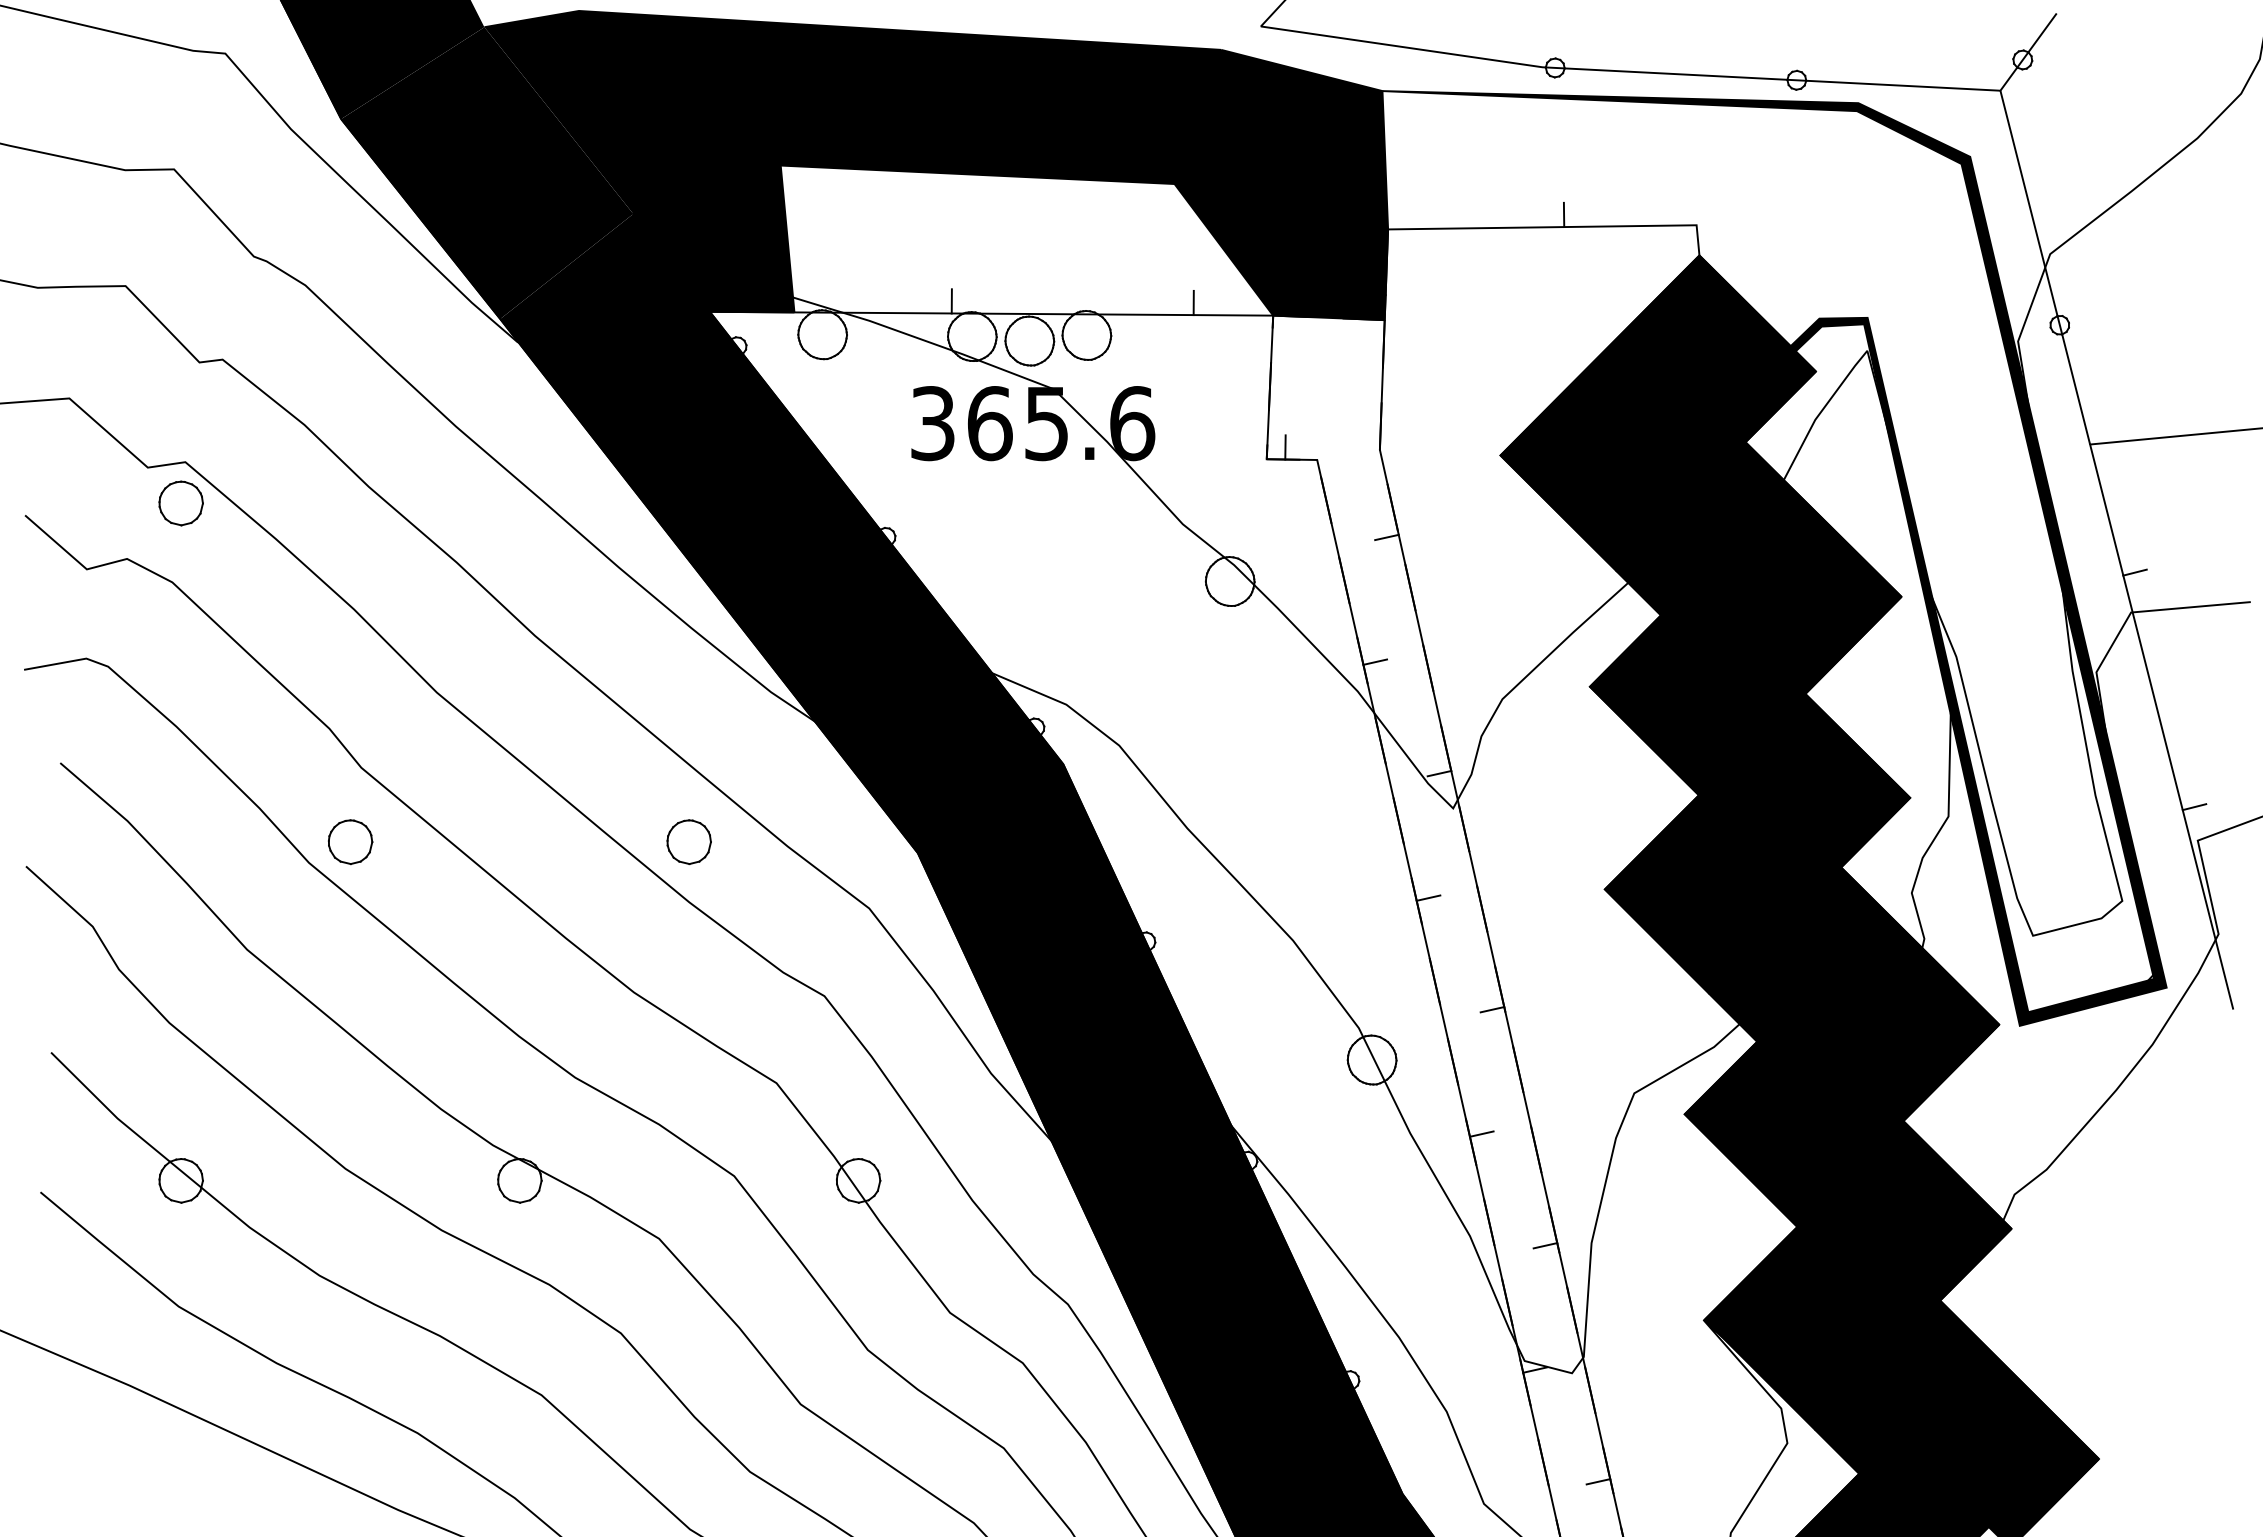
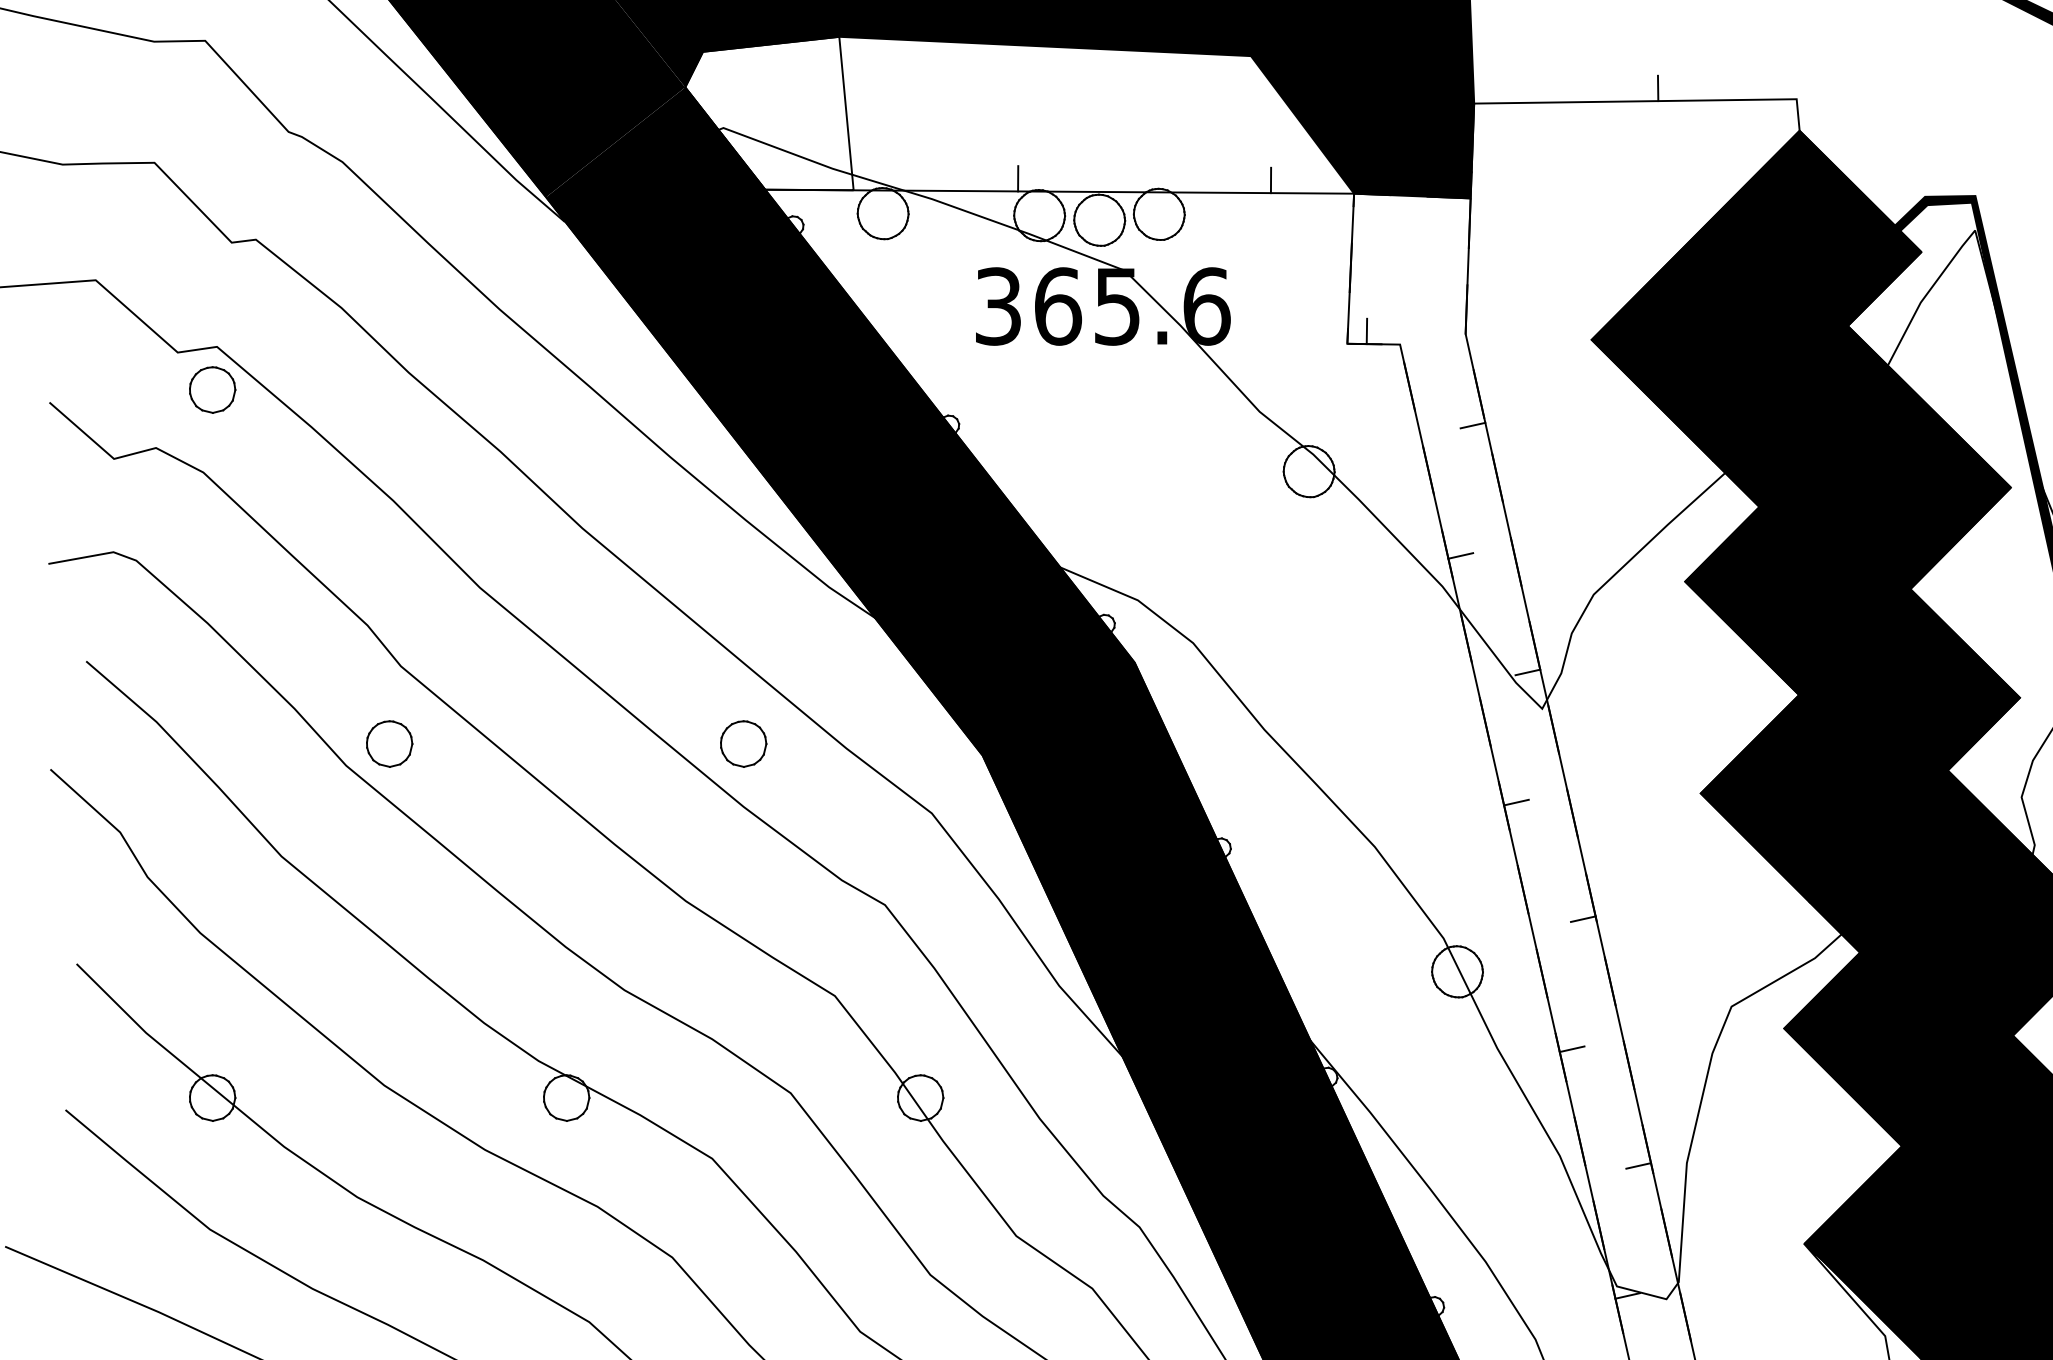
fill: (713, 238) -> (769, 113), removed

